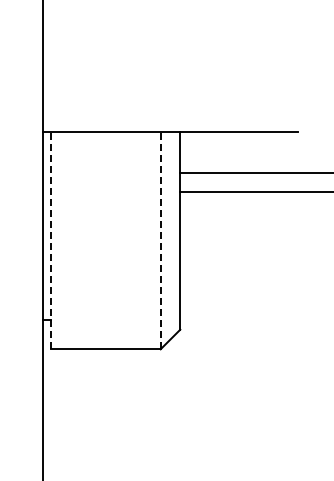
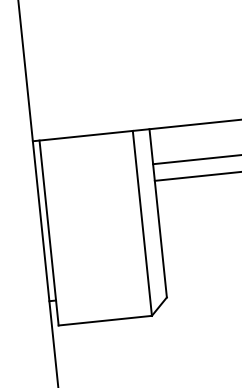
line: (50, 240) -> (48, 233), dashed -> solid
line: (160, 240) -> (142, 223), dashed -> solid

